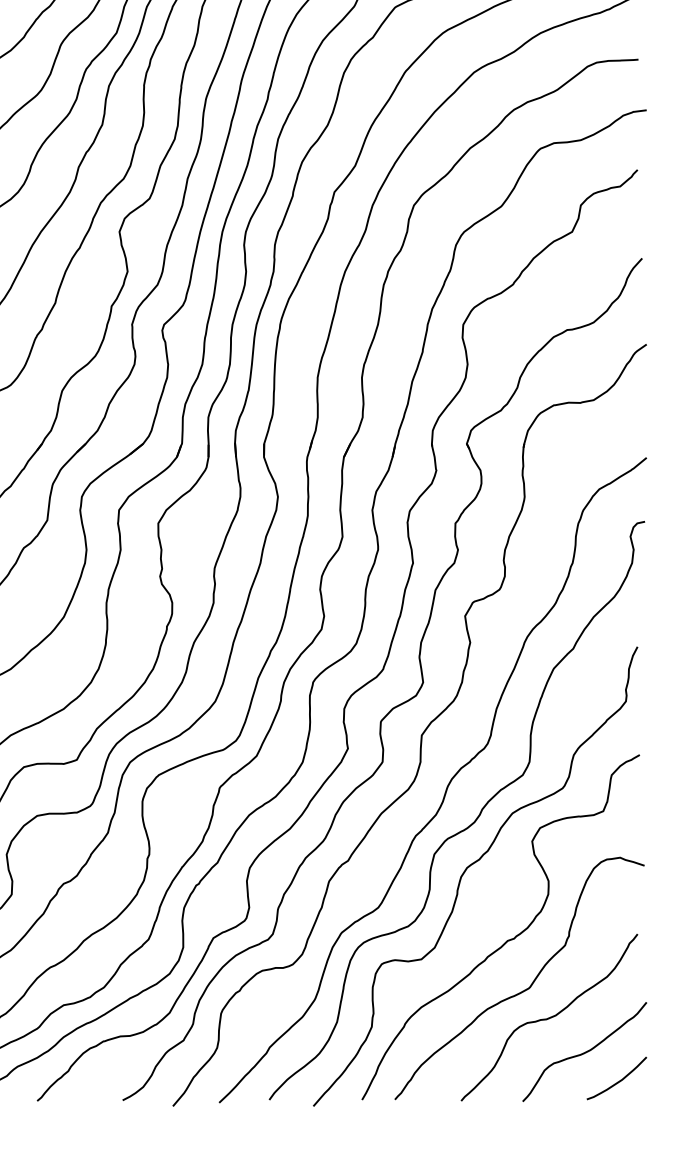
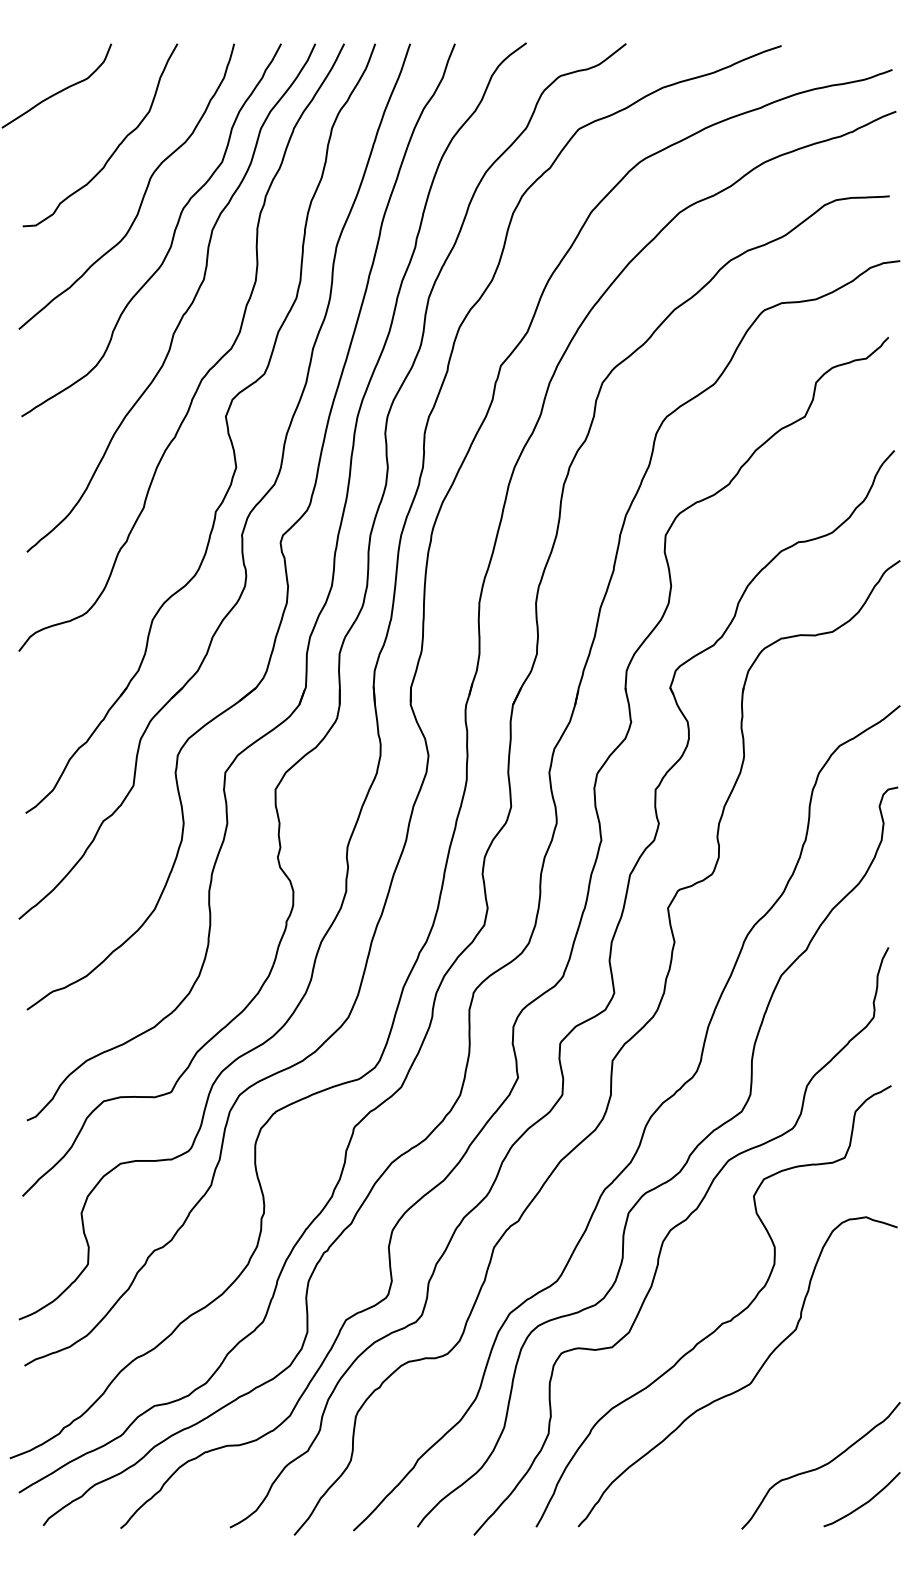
curve: (549, 1017) -> (775, 1421), removed

